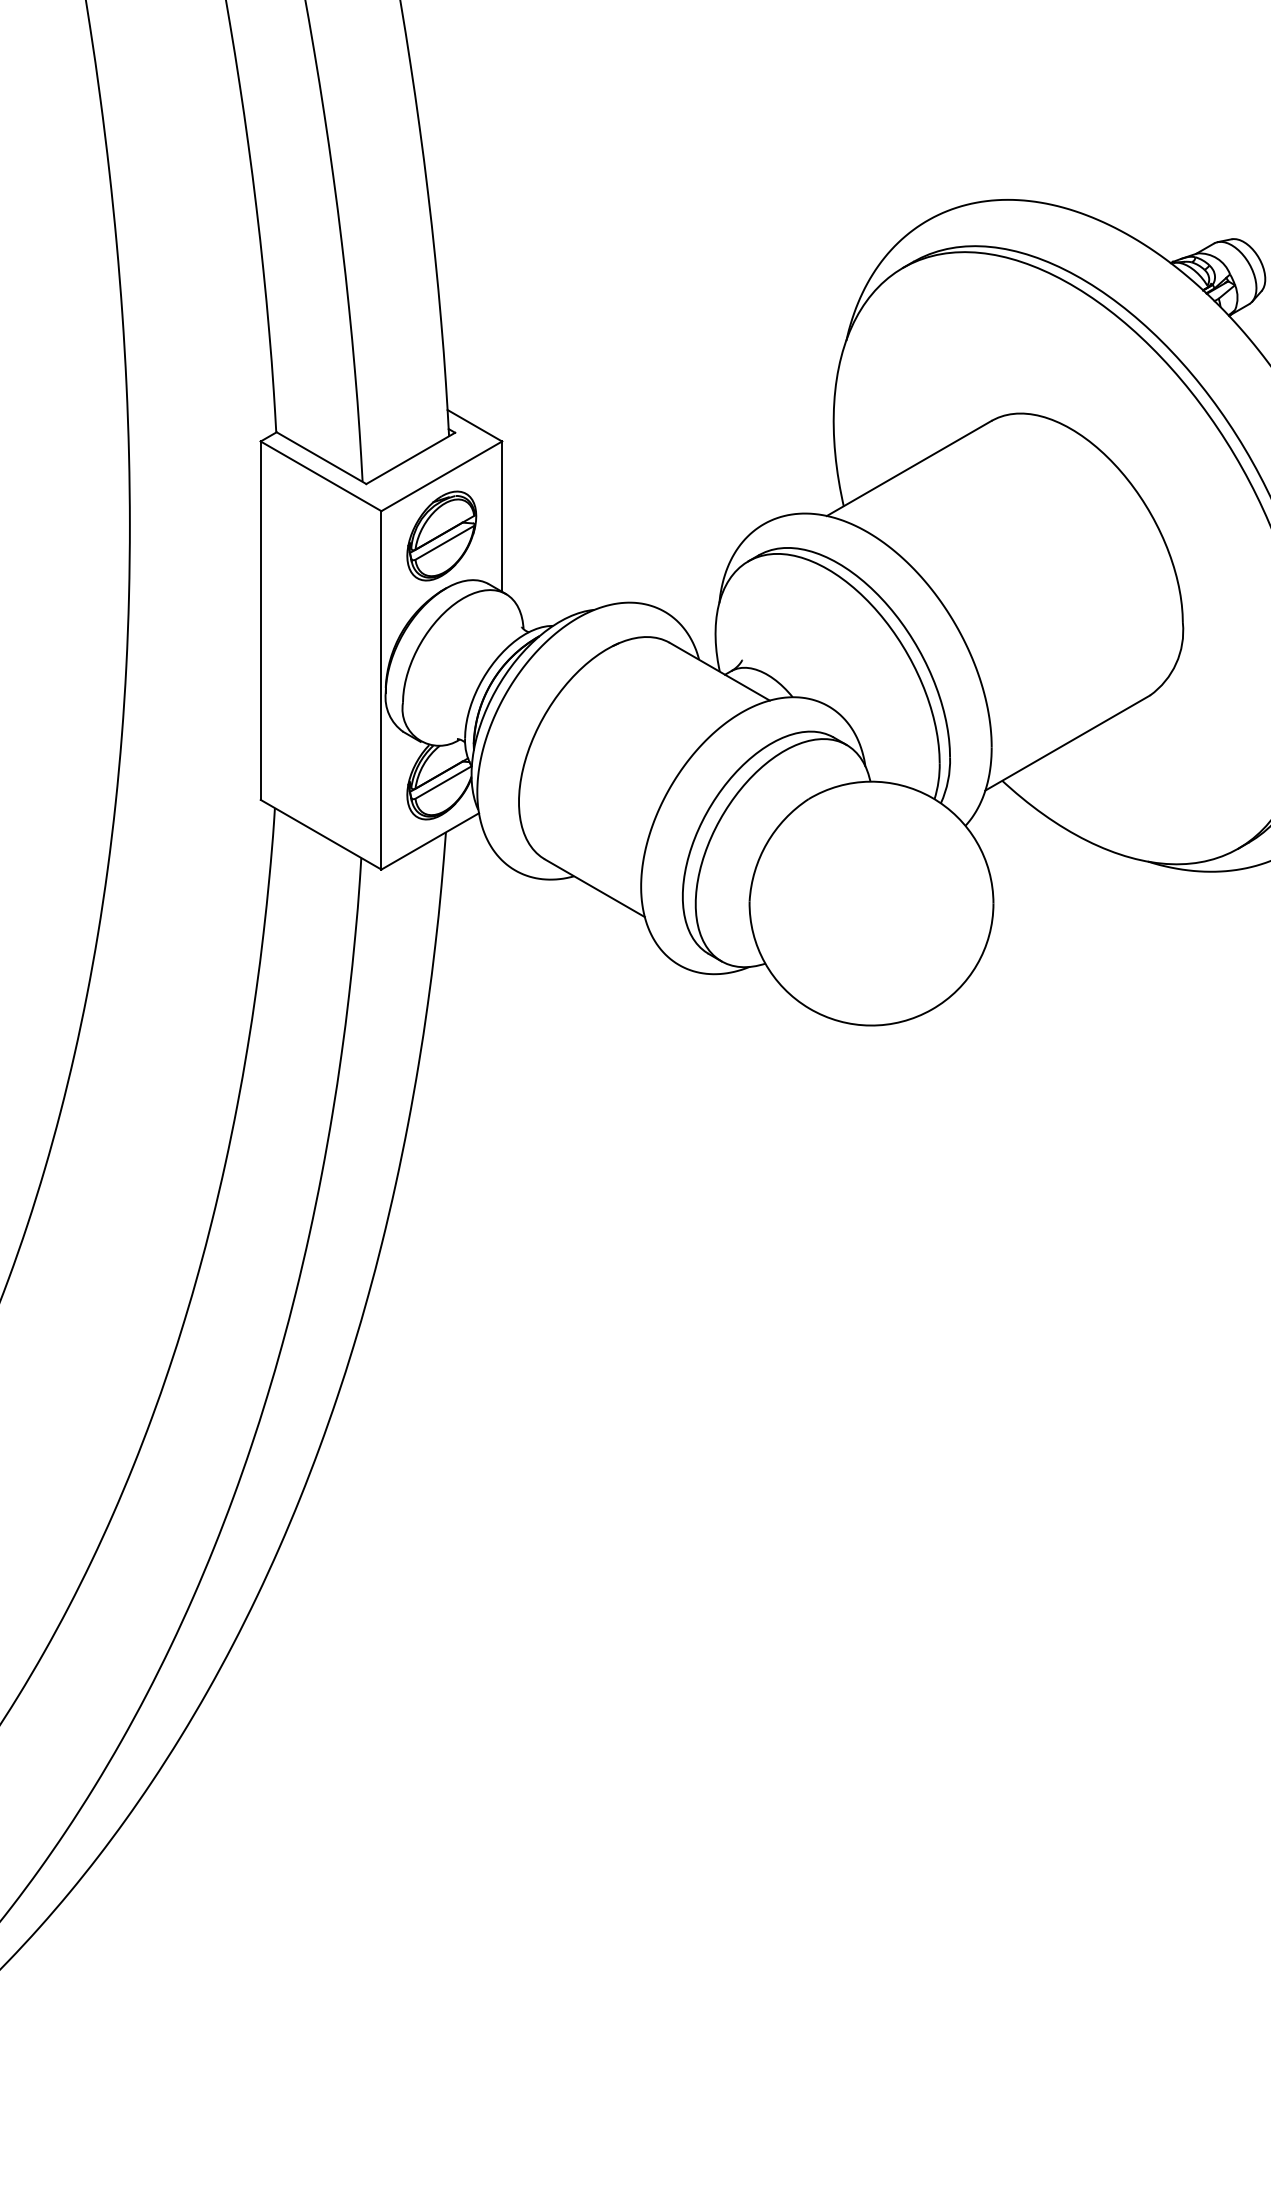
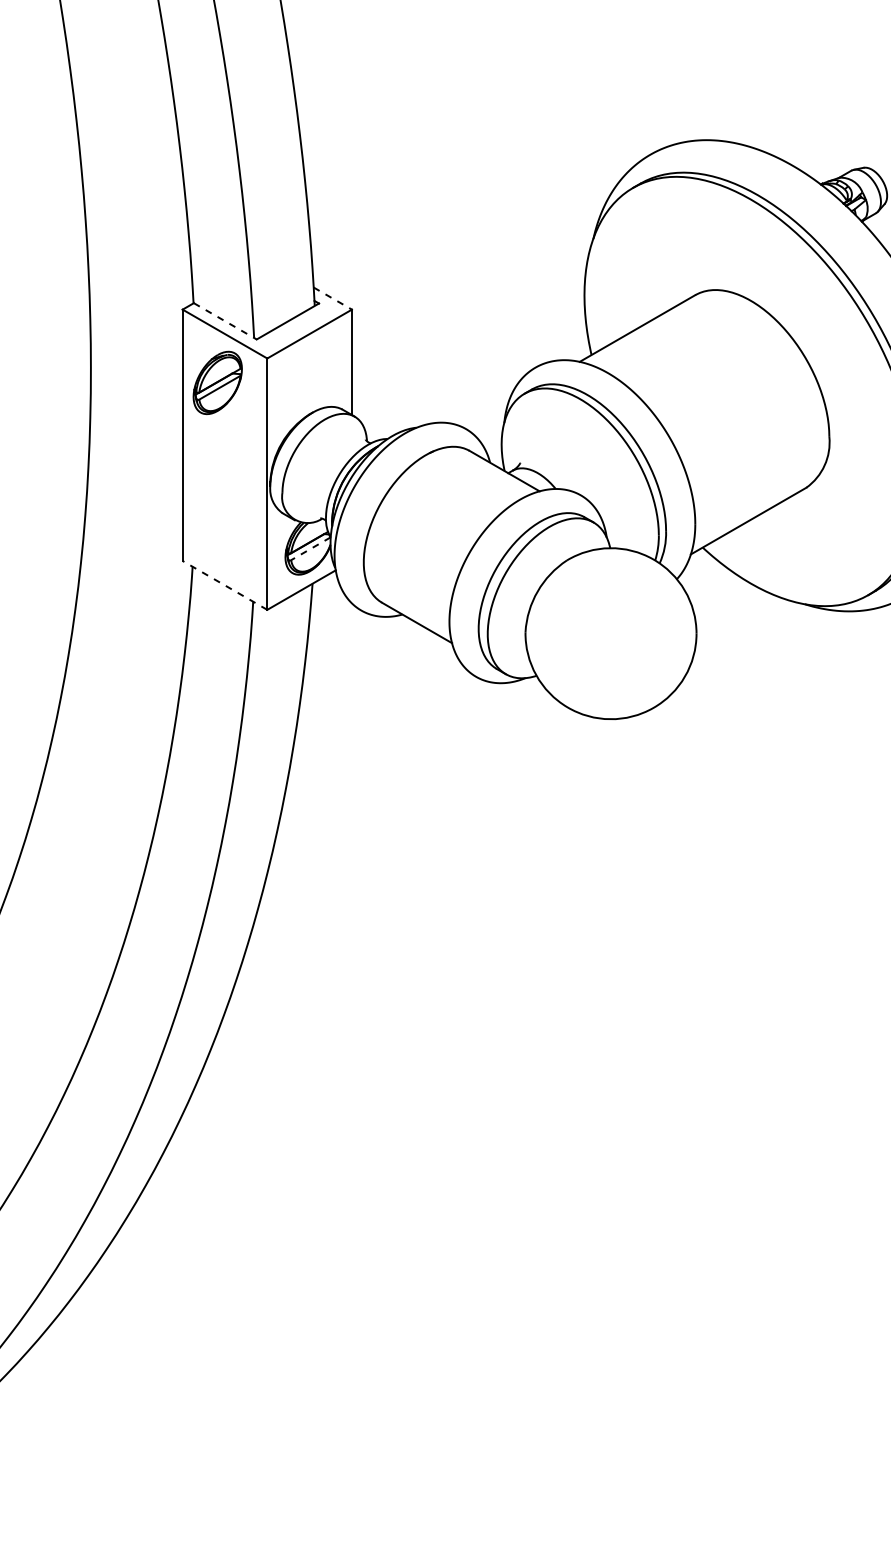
line: (474, 425) -> (332, 298), solid -> dashed
line: (321, 458) -> (225, 321), solid -> dashed
part: (441, 535) -> (217, 382), moved
line: (443, 782) -> (310, 548), solid -> dashed
line: (321, 834) -> (225, 585), solid -> dashed

